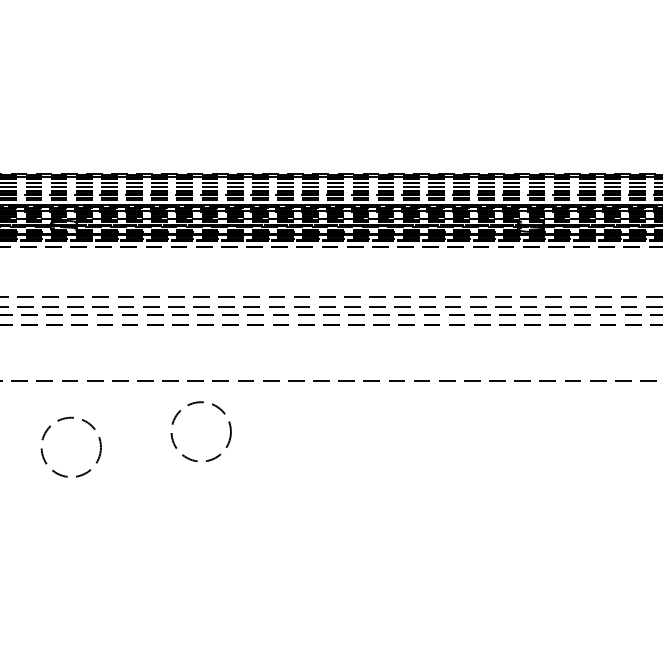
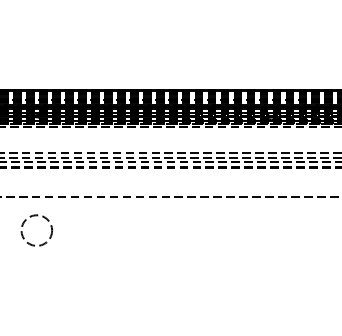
circle: (200, 431) -> (103, 222), removed

